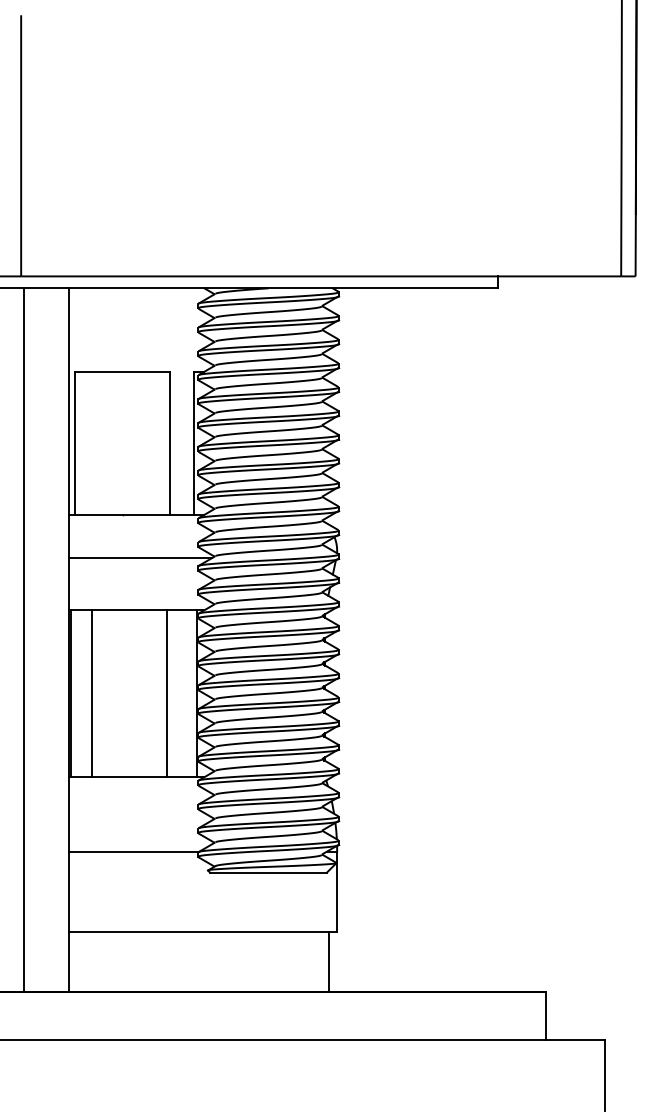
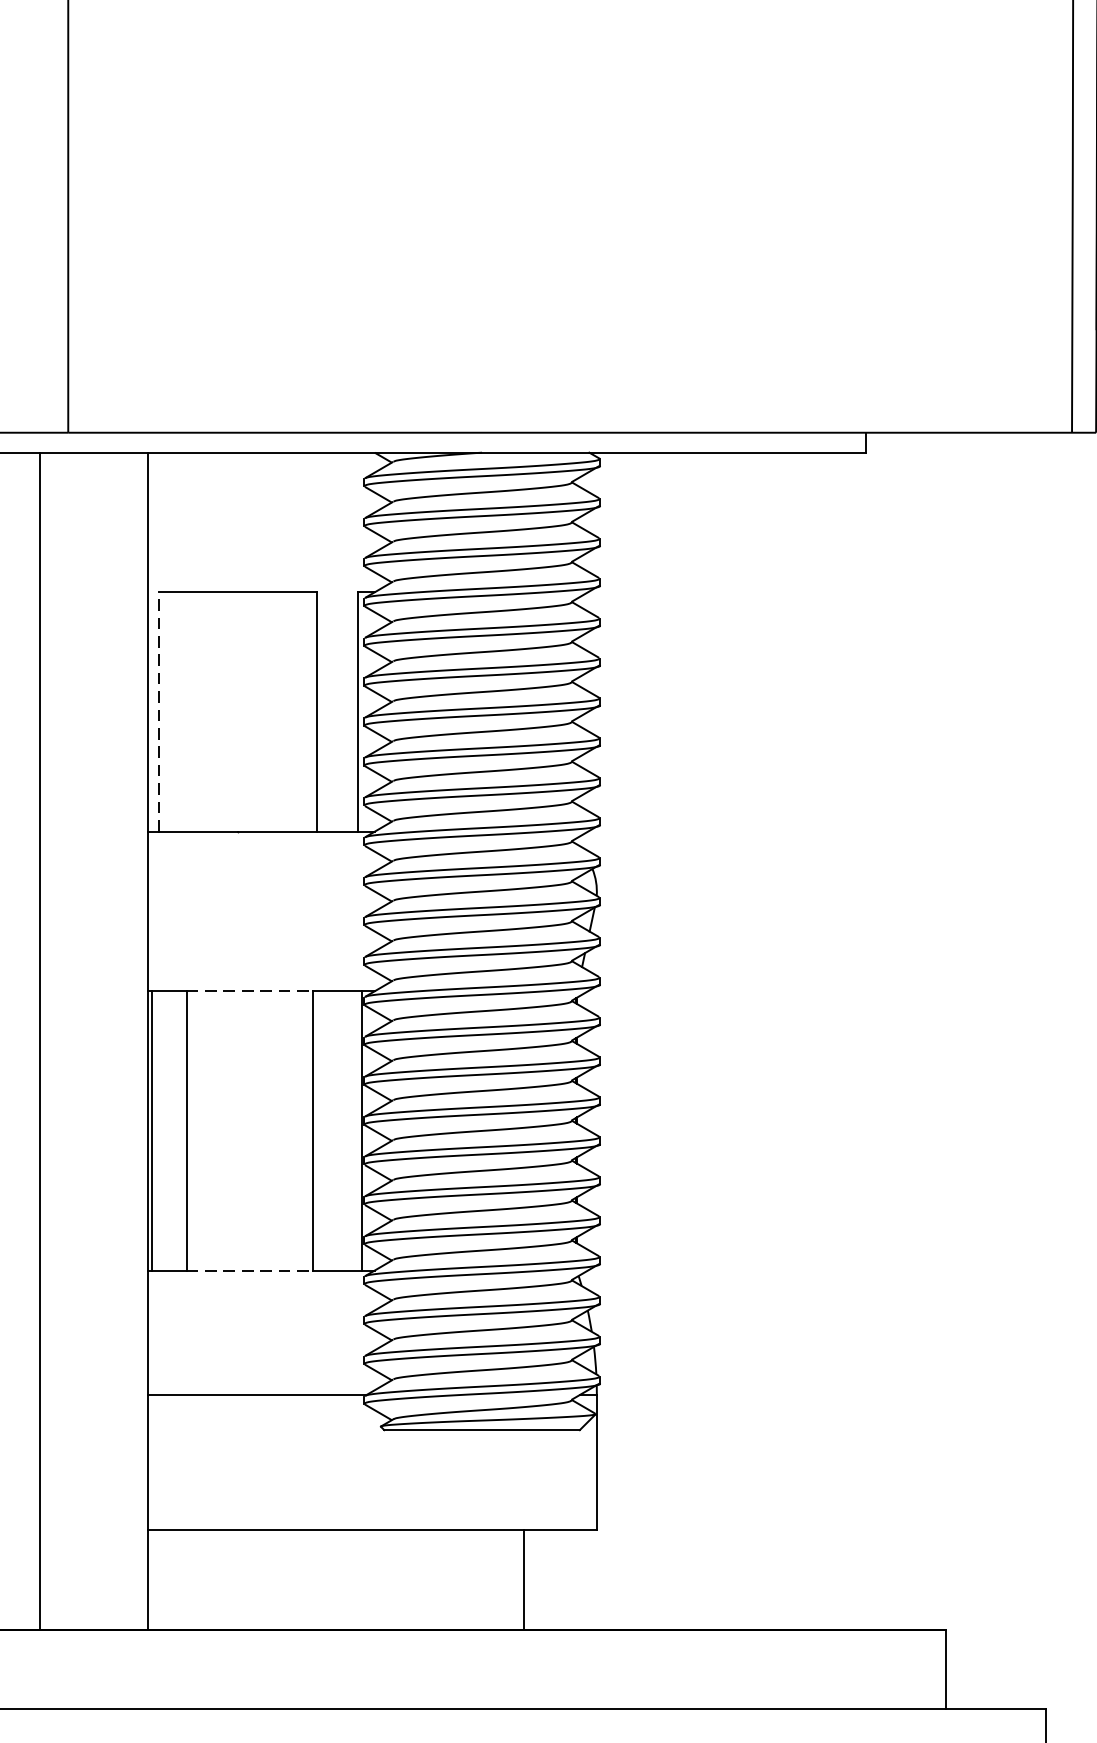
line: (75, 443) -> (159, 712), solid -> dashed
line: (140, 558) -> (267, 904), removed
line: (129, 610) -> (249, 991), solid -> dashed
line: (24, 639) -> (40, 1040), moved
line: (129, 777) -> (249, 1271), solid -> dashed
line: (328, 961) -> (523, 1578), moved

